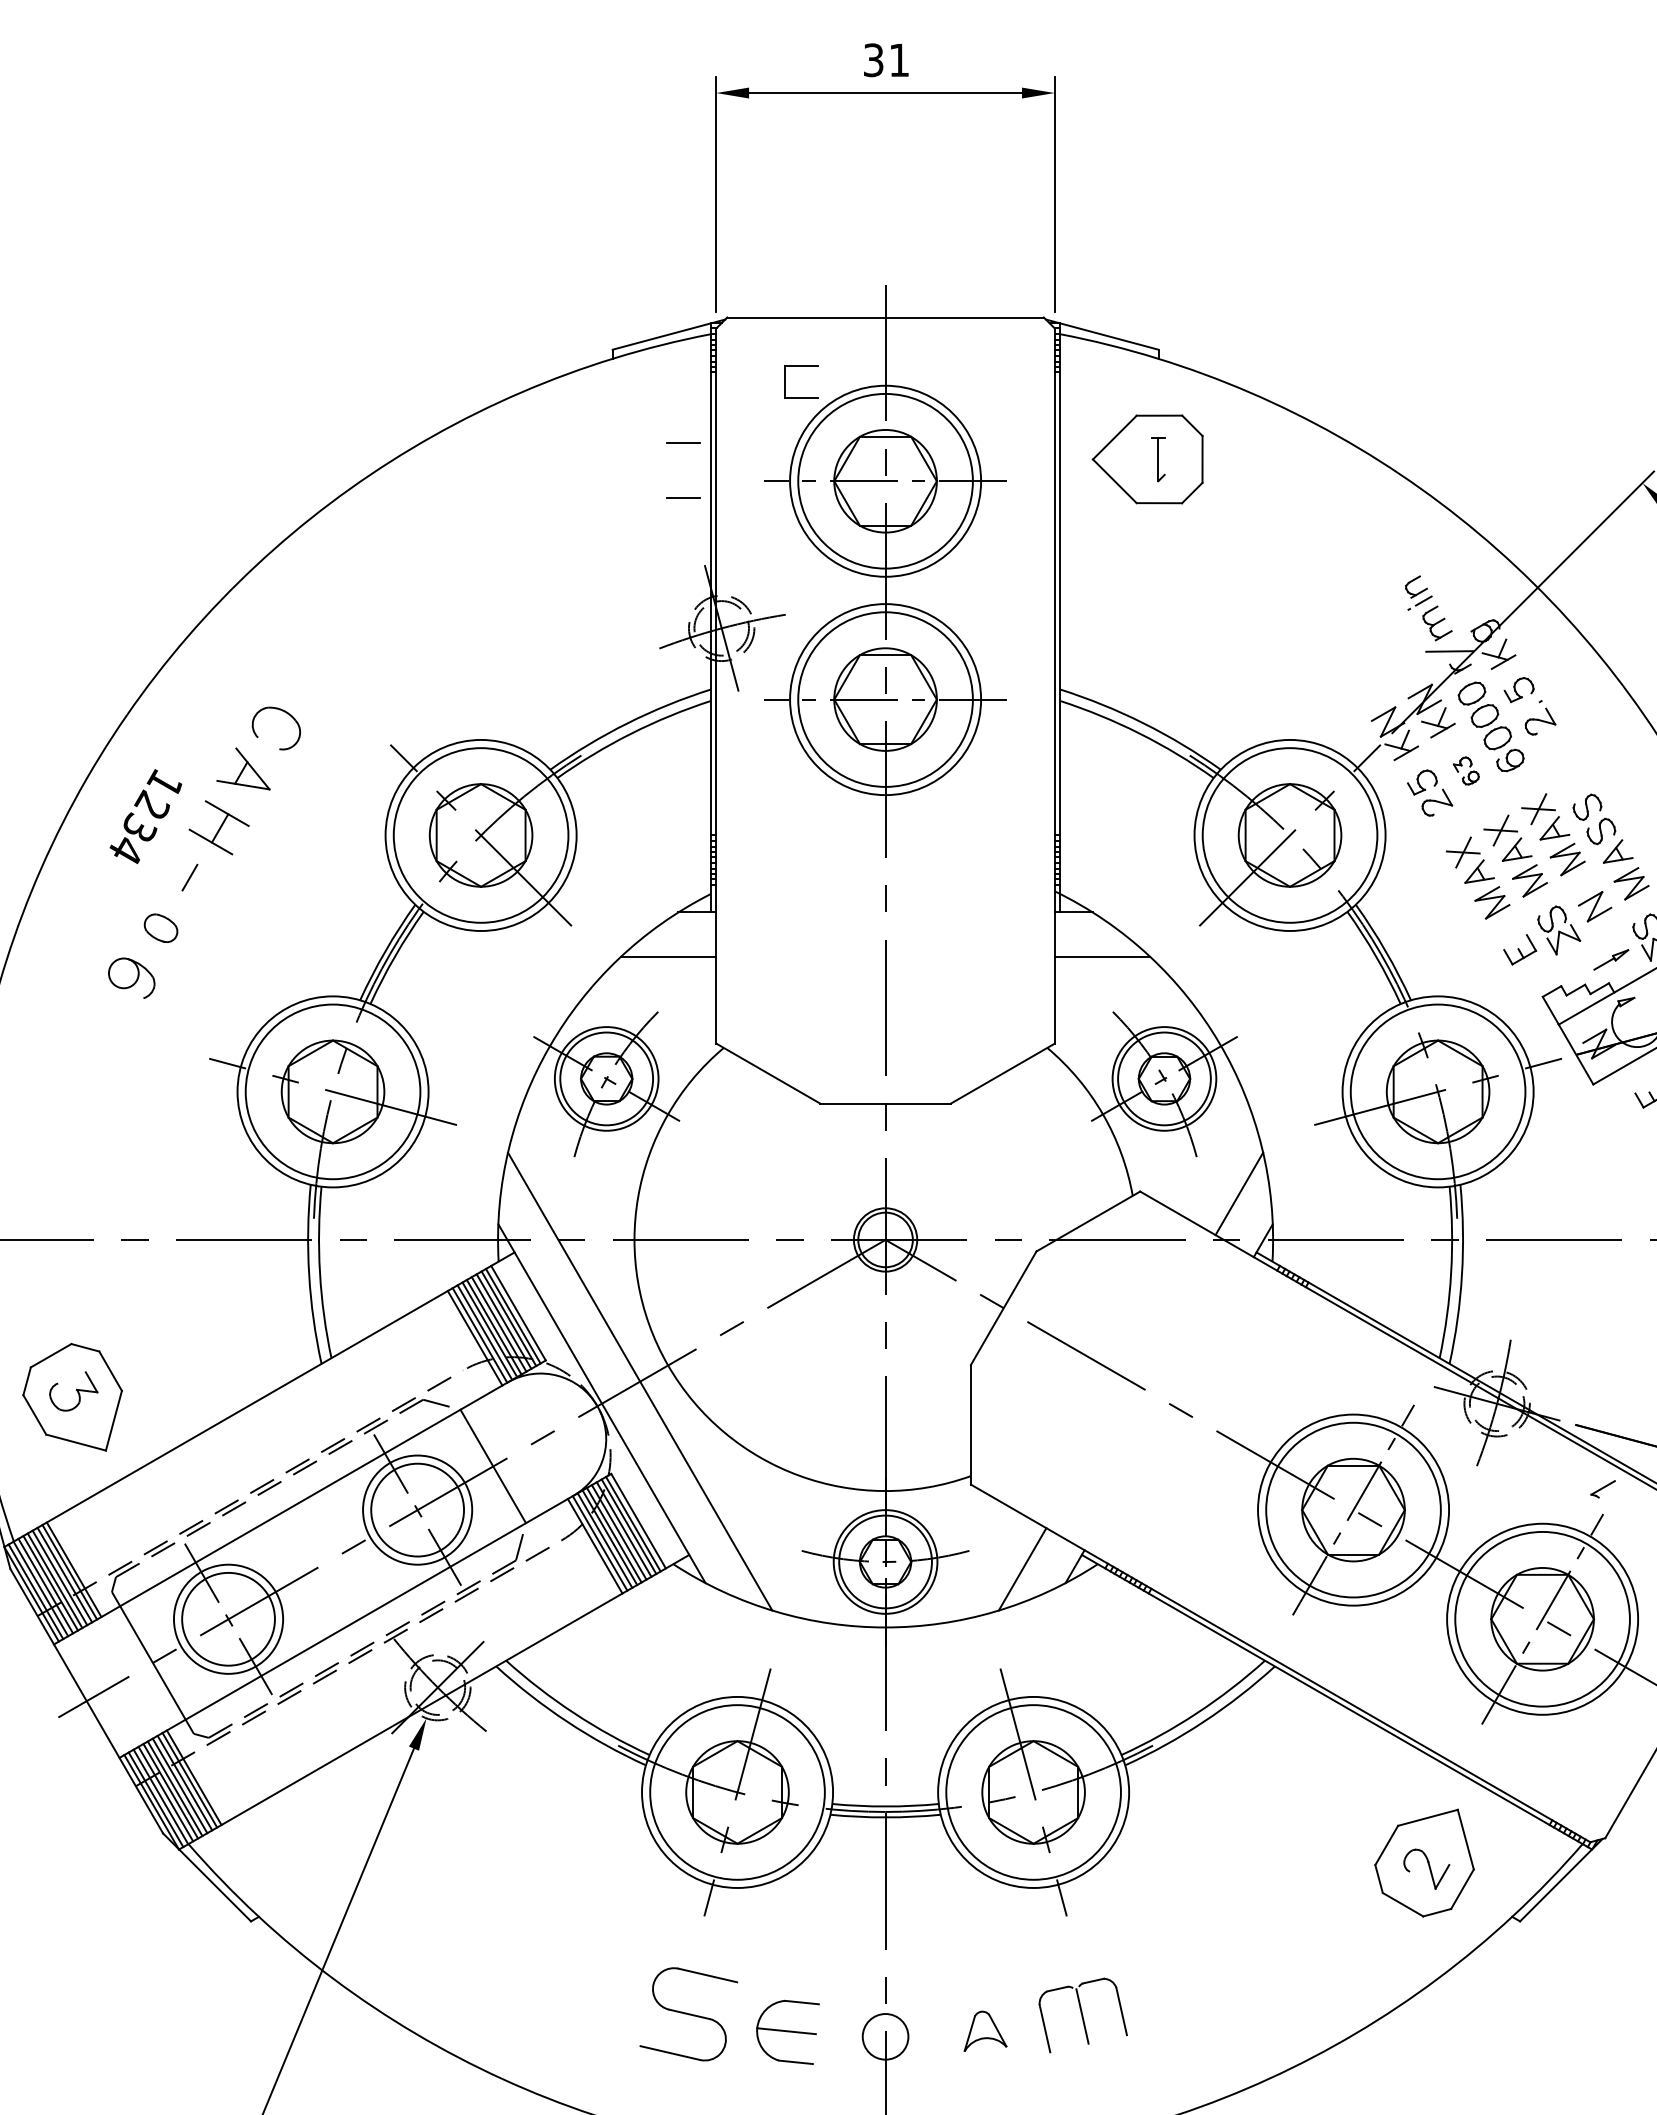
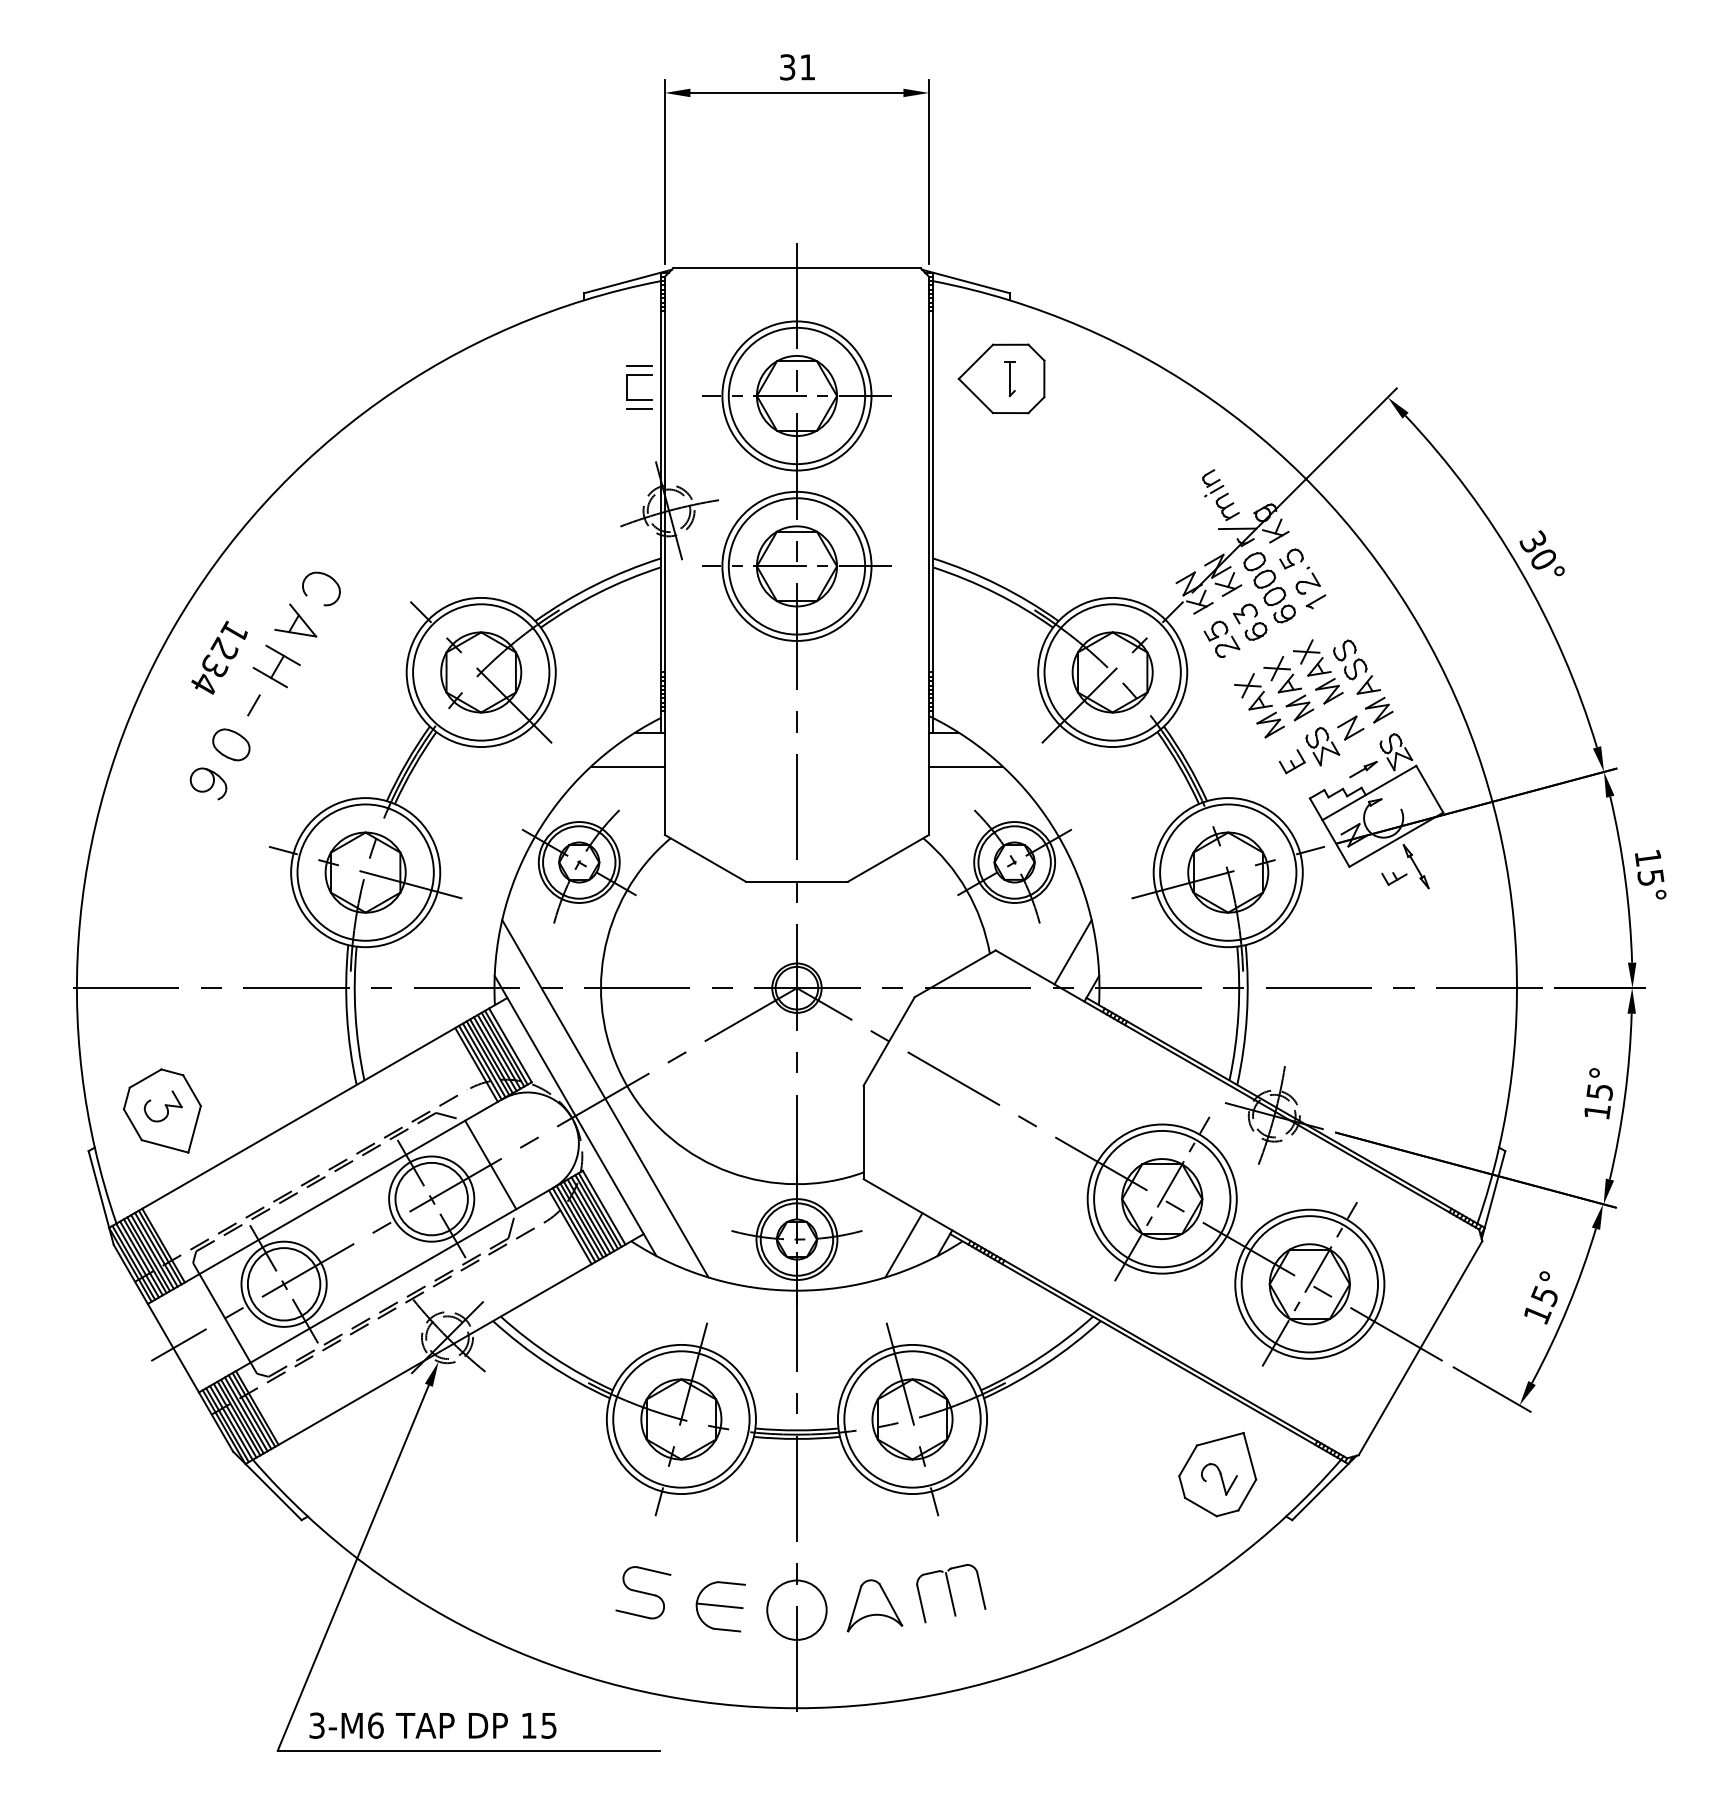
part: (801, 366) -> (639, 375), moved
part: (1466, 770) -> (1250, 621), size x1.67
part: (161, 927) -> (231, 744), size x1.43
part: (1602, 1488) -> (1315, 601), moved
part: (688, 2014) -> (643, 1592), size x0.71
part: (984, 2030) -> (874, 1605), size x1.67
circle: (884, 2035) -> (796, 1609), size x1.67

